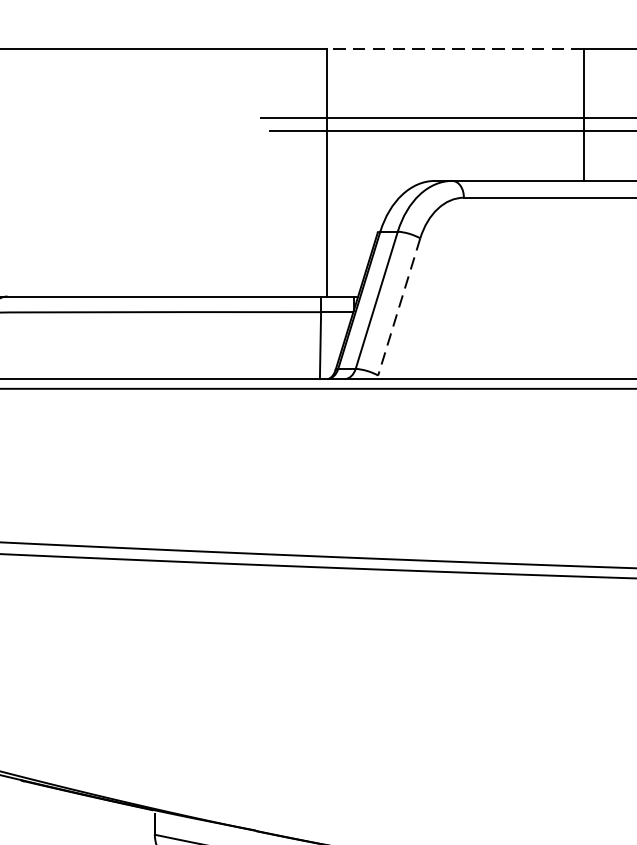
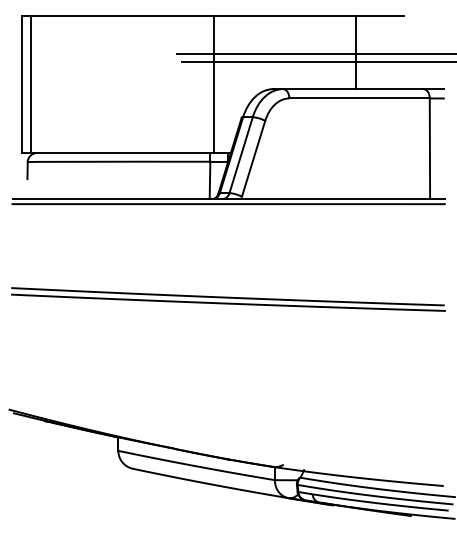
line: (455, 49) -> (284, 16), dashed -> solid
line: (399, 306) -> (253, 158), dashed -> solid

